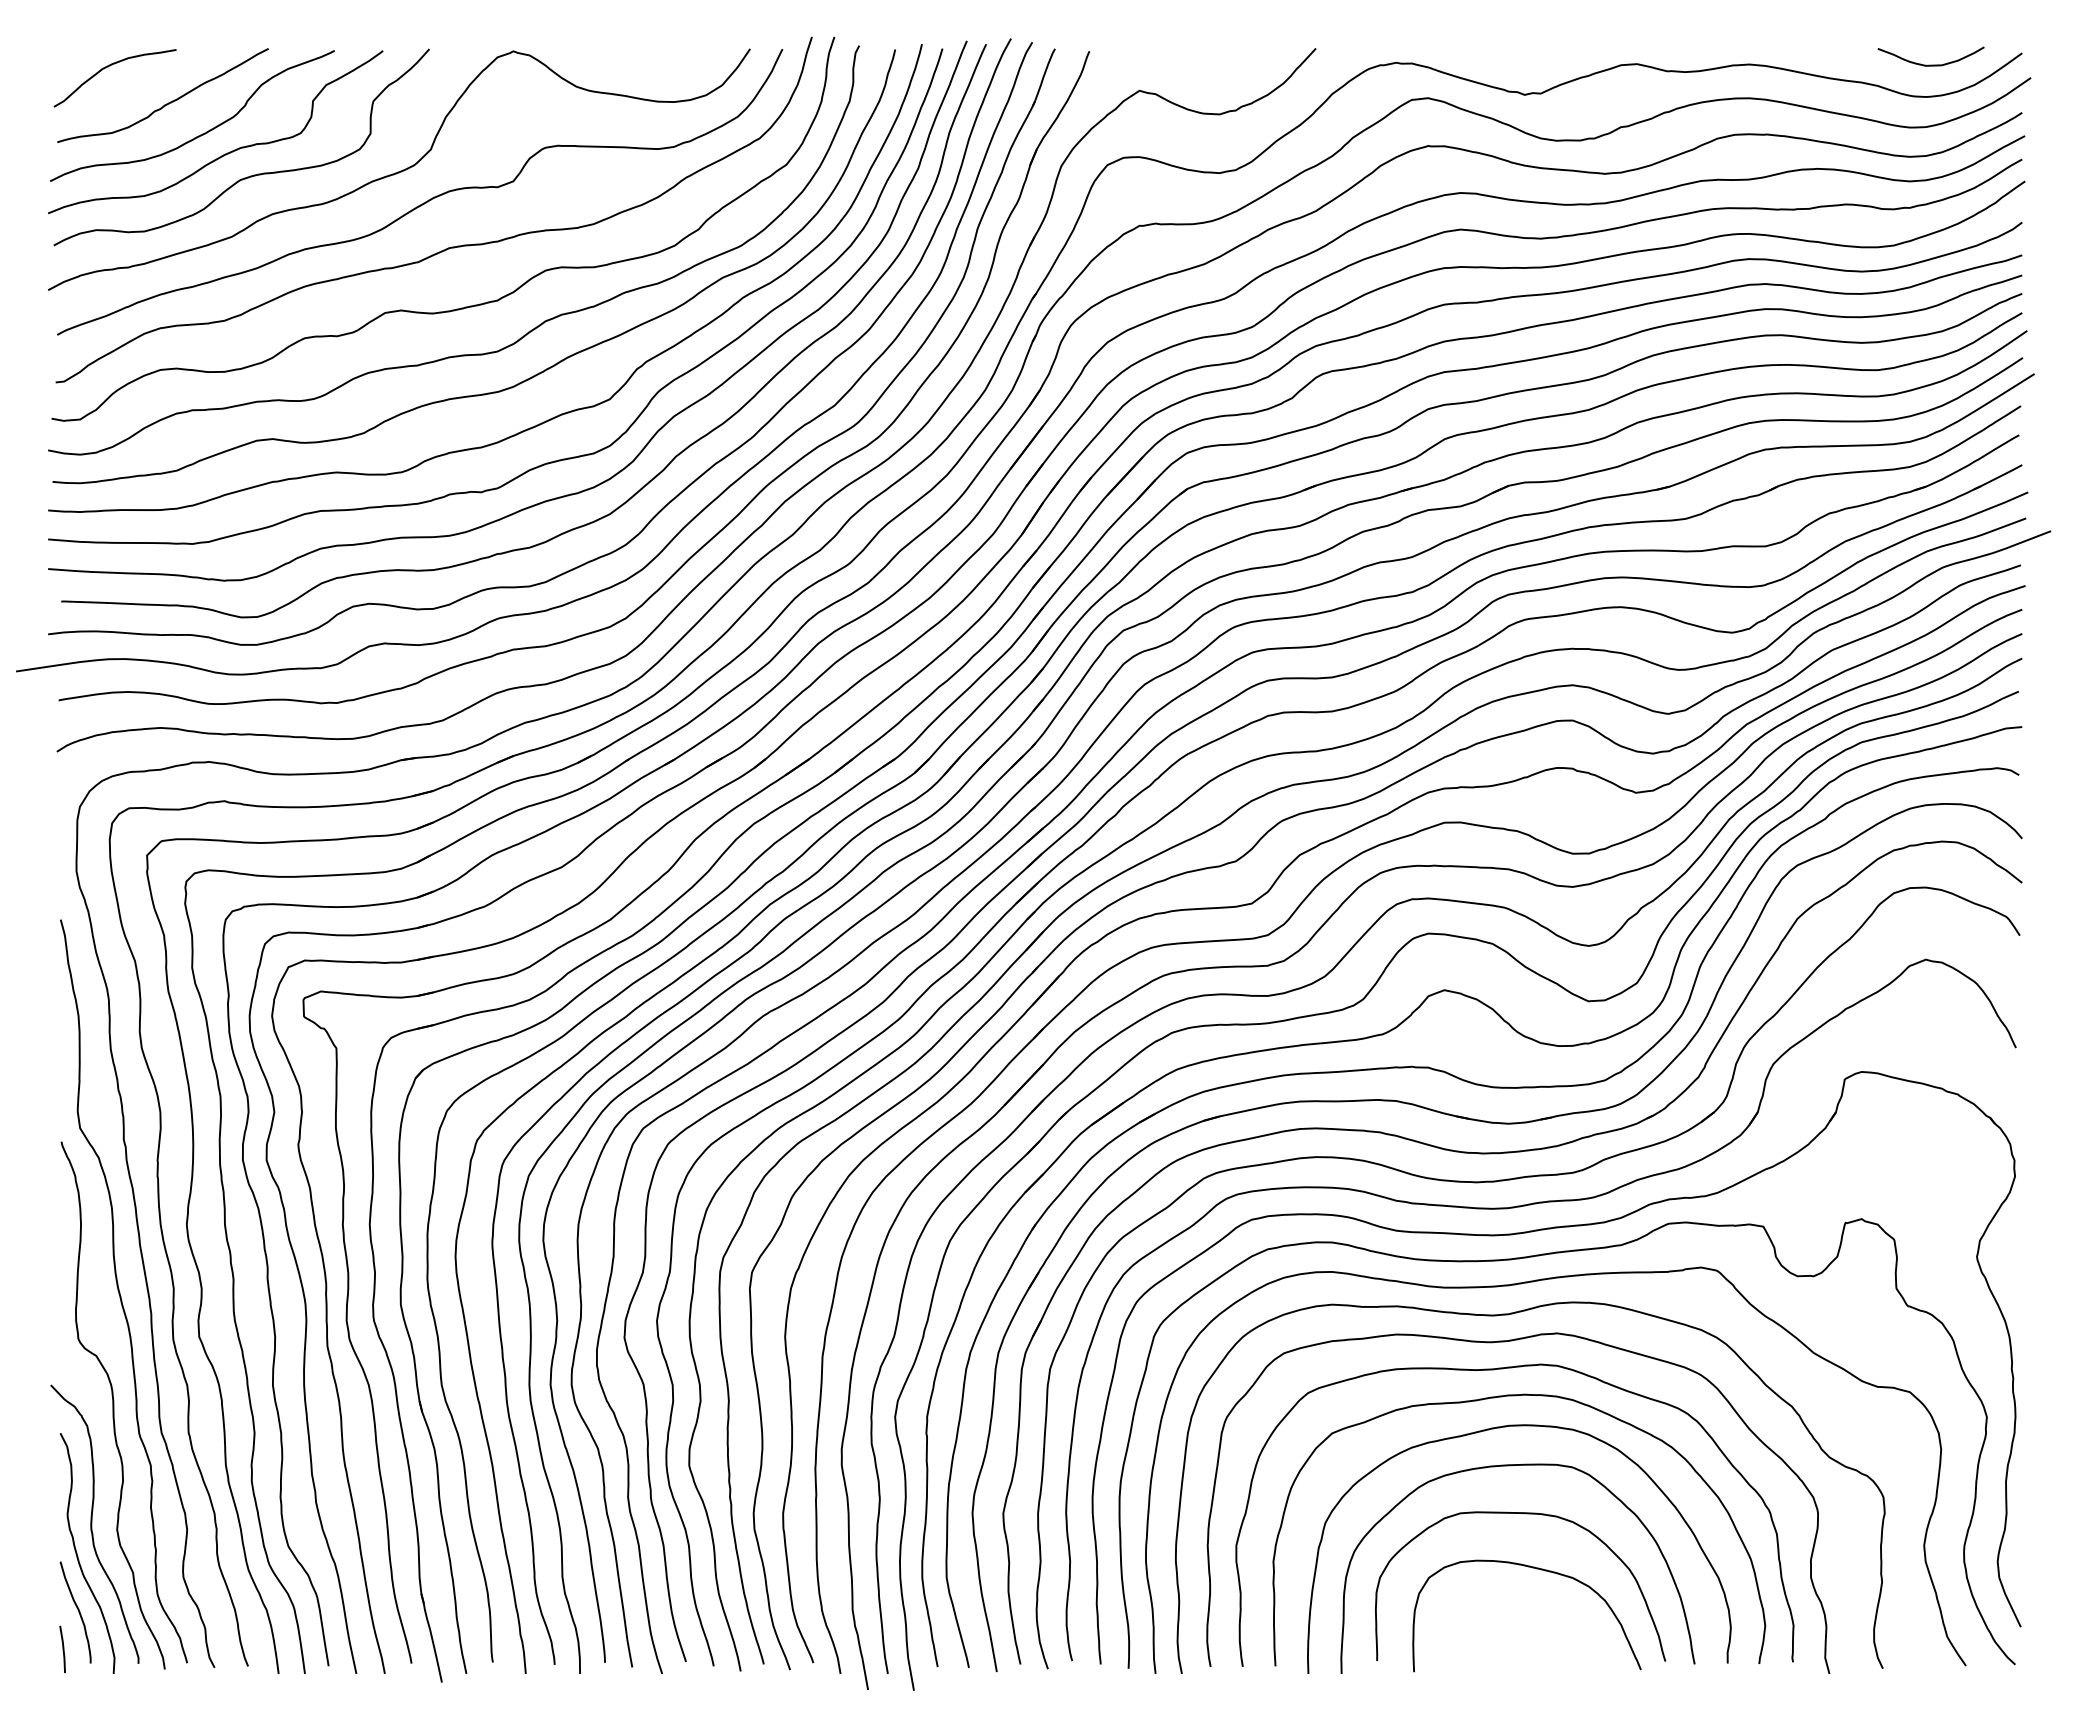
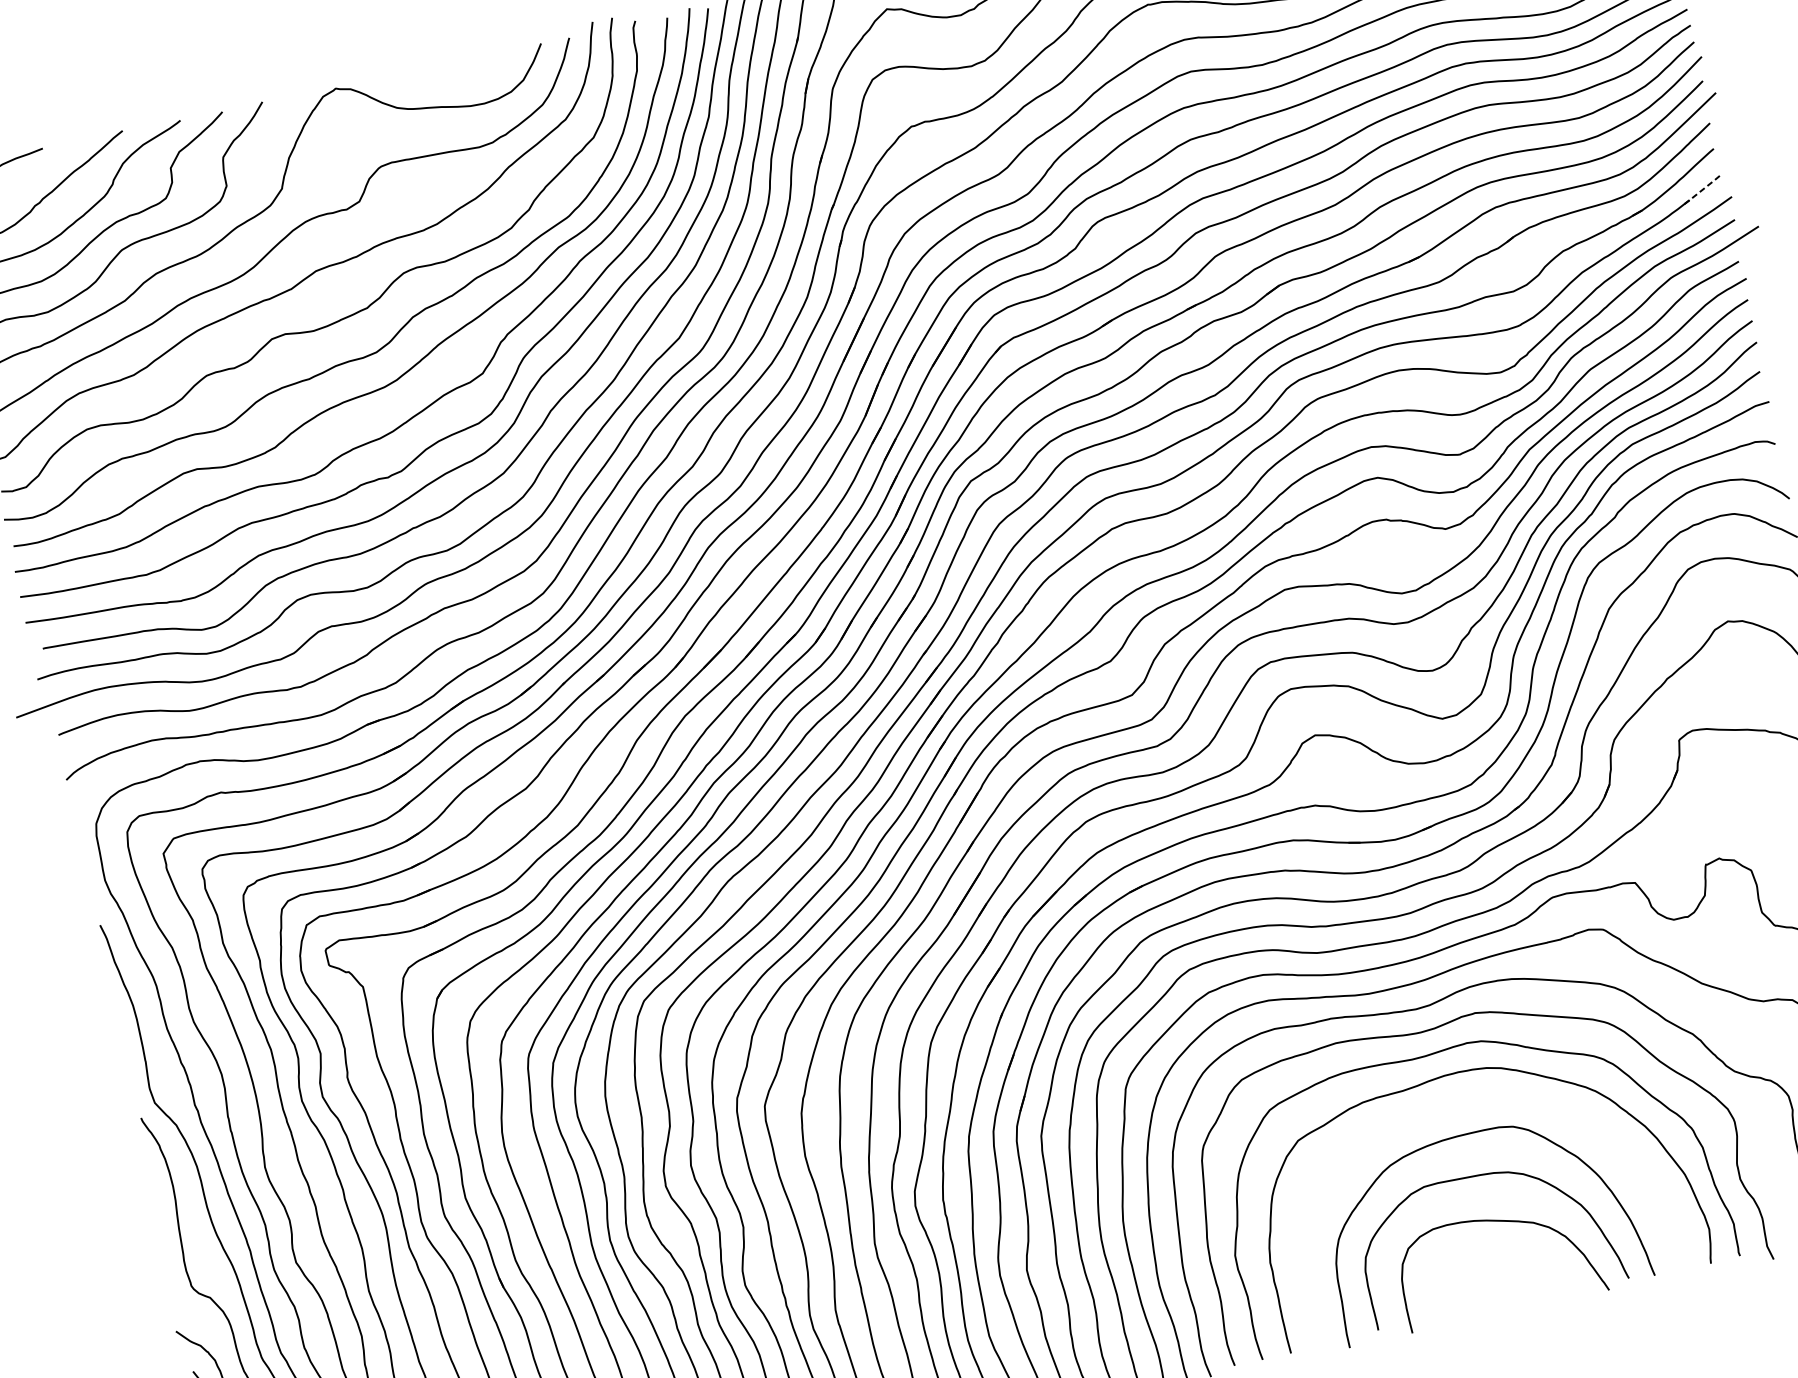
line: (1998, 477) -> (1703, 189), solid -> dashed
curve: (1500, 1428) -> (1443, 1105), removed

